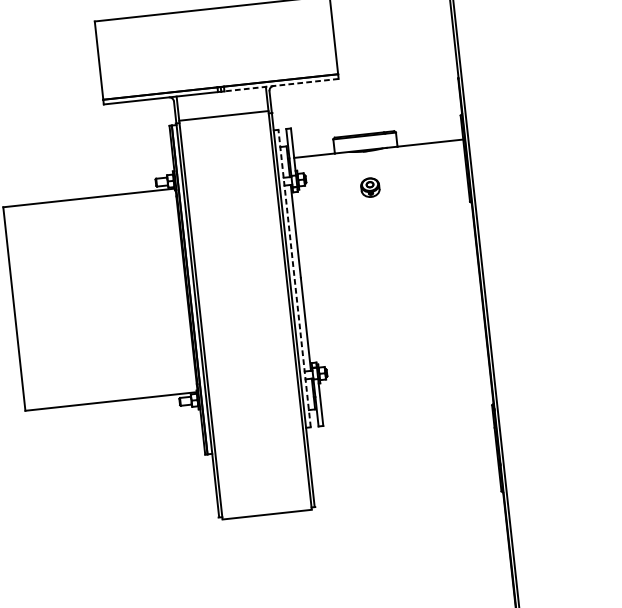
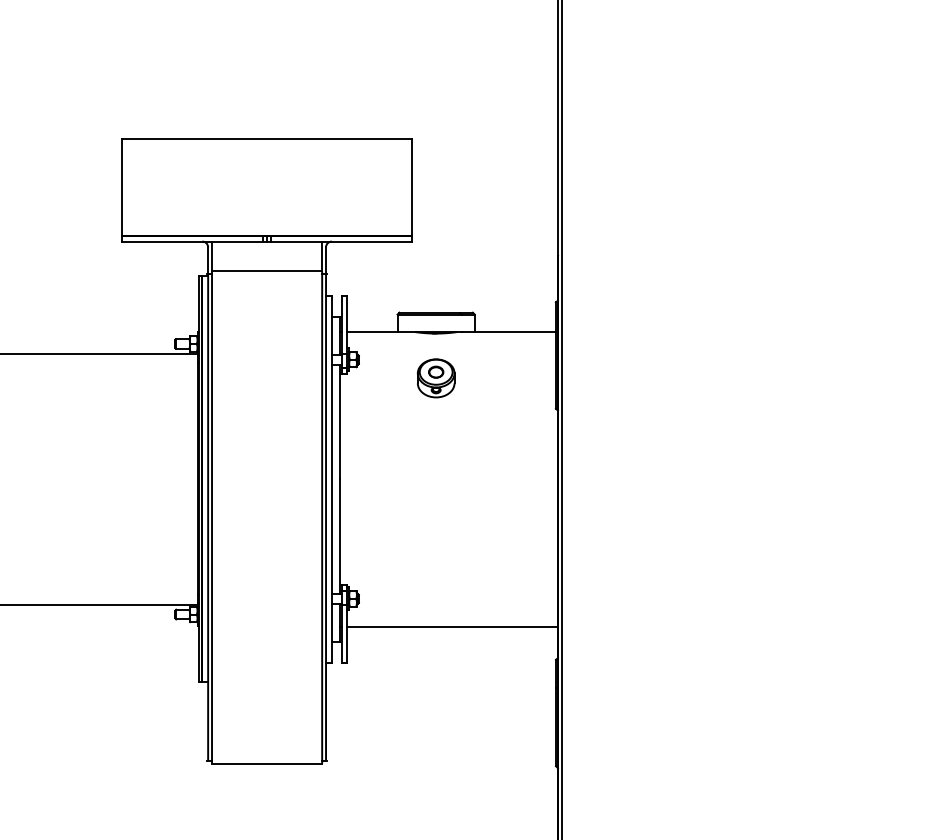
line: (281, 85) -> (341, 241), dashed -> solid
part: (370, 187) -> (436, 378), size x1.67
line: (294, 278) -> (331, 479), dashed -> solid
line: (405, 387) -> (452, 626), added

